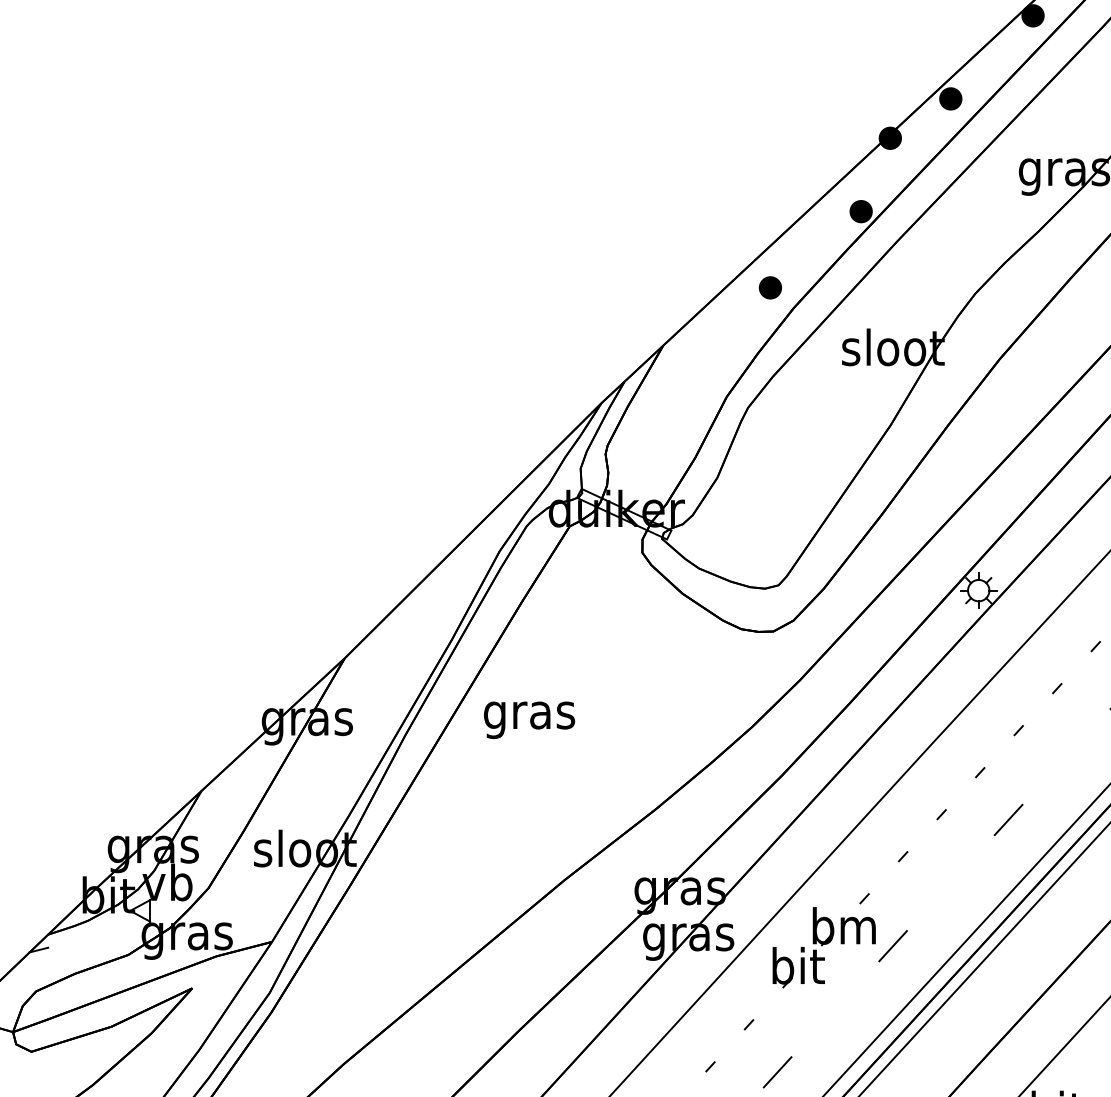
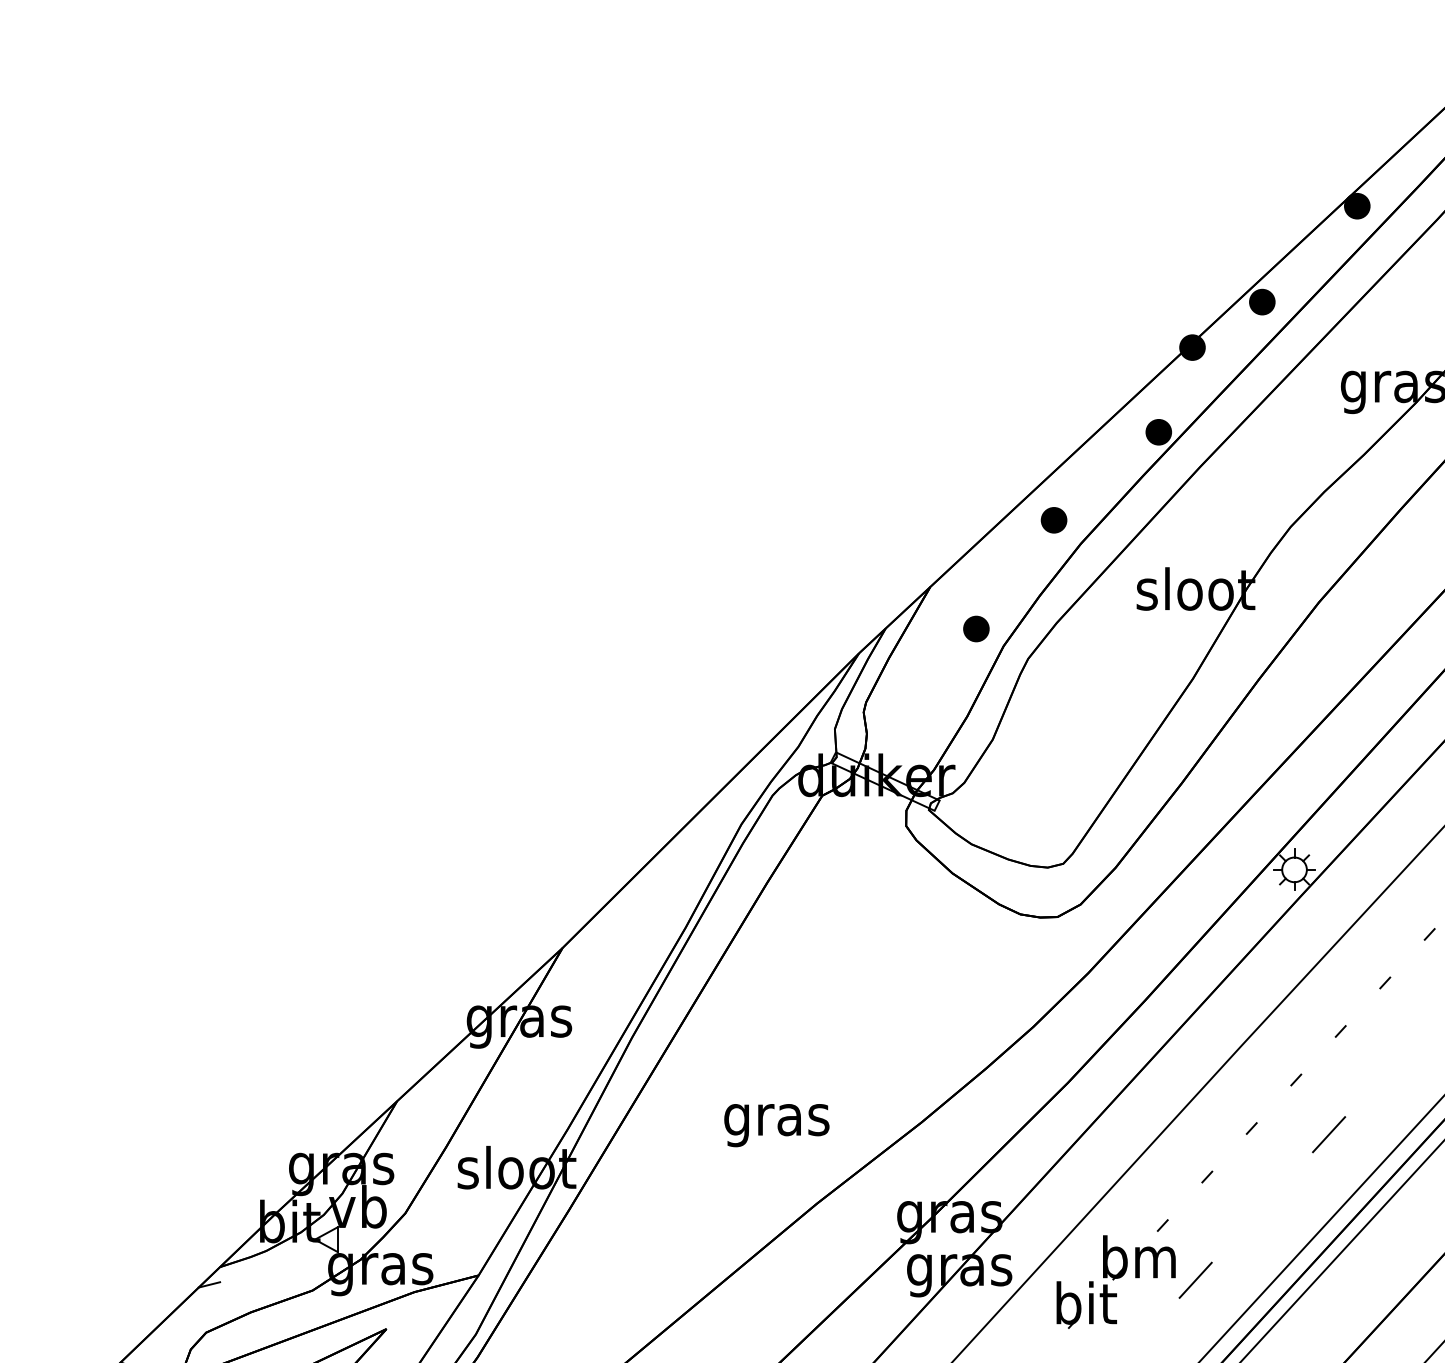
part: (703, 381) -> (976, 628), added
text: (529, 720) -> (776, 1125), moved

